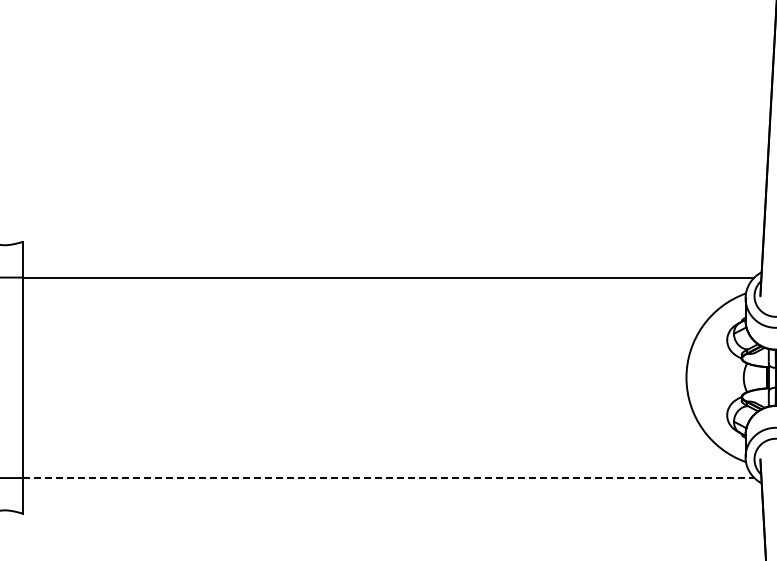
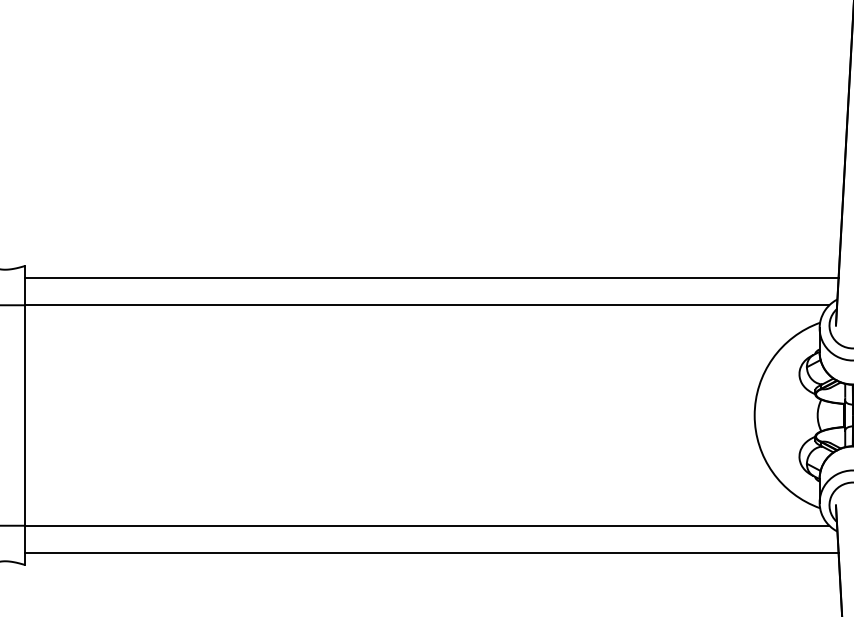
line: (392, 252) -> (431, 277), added
line: (388, 478) -> (427, 526), dashed -> solid
line: (392, 503) -> (431, 553), added

